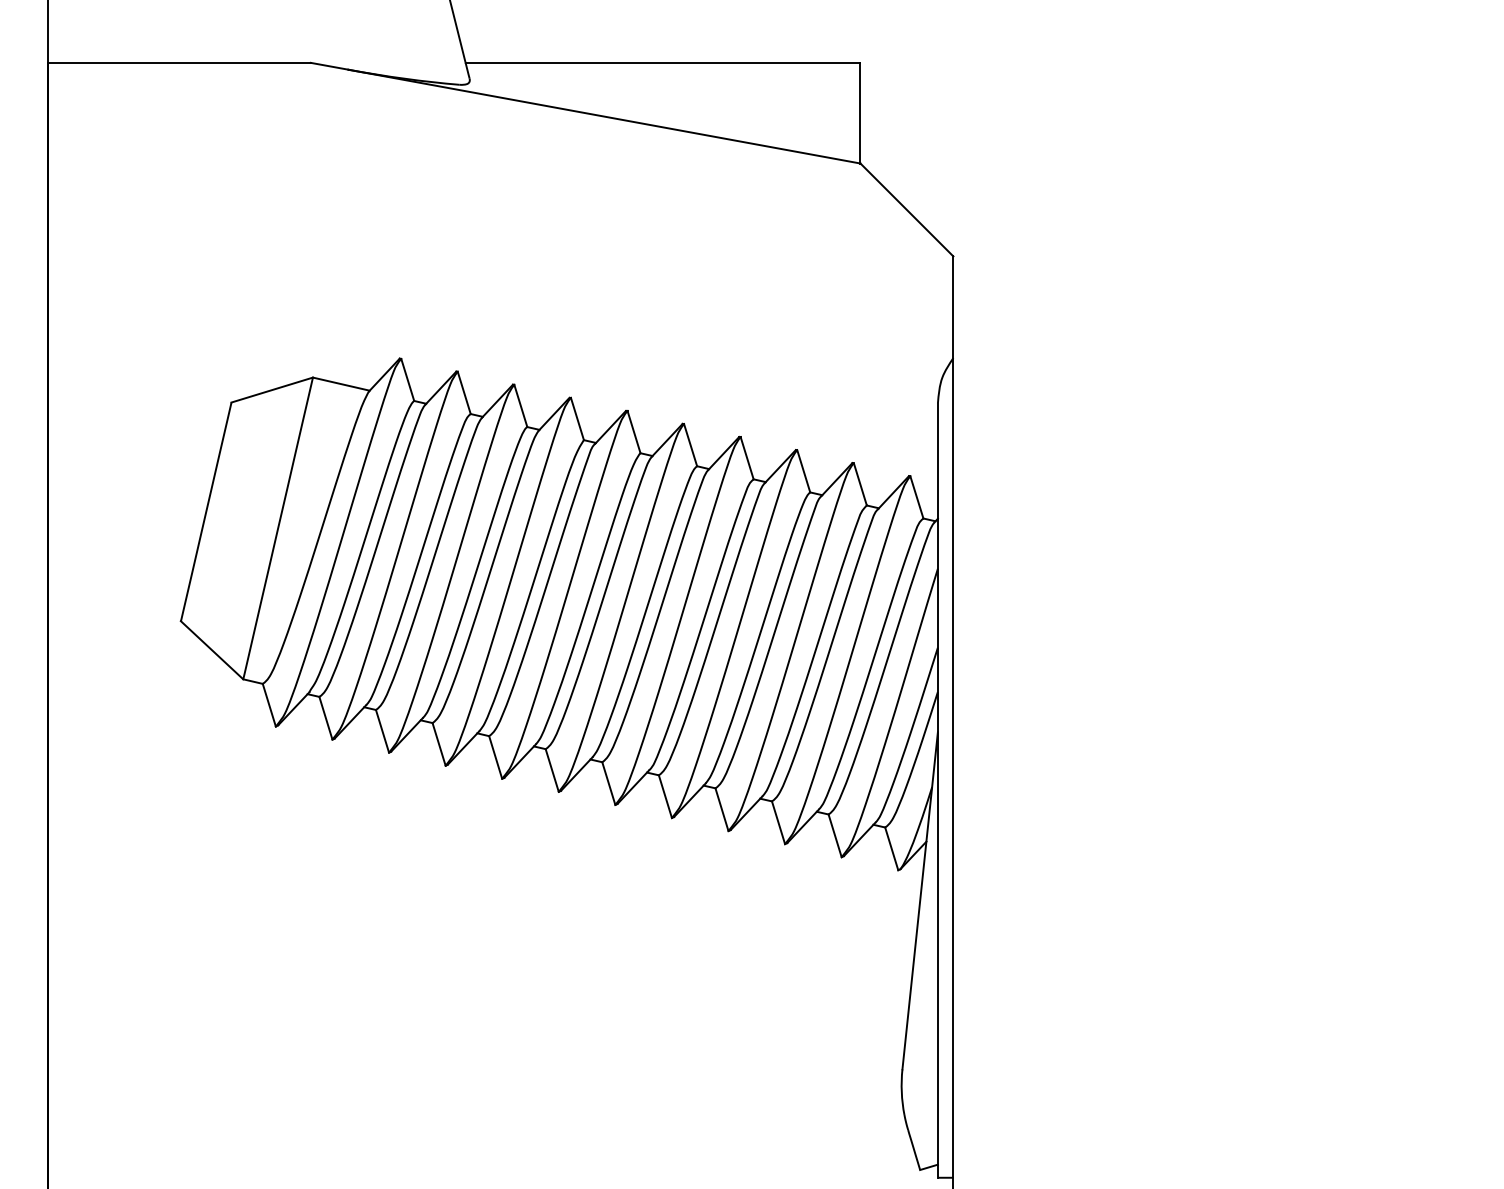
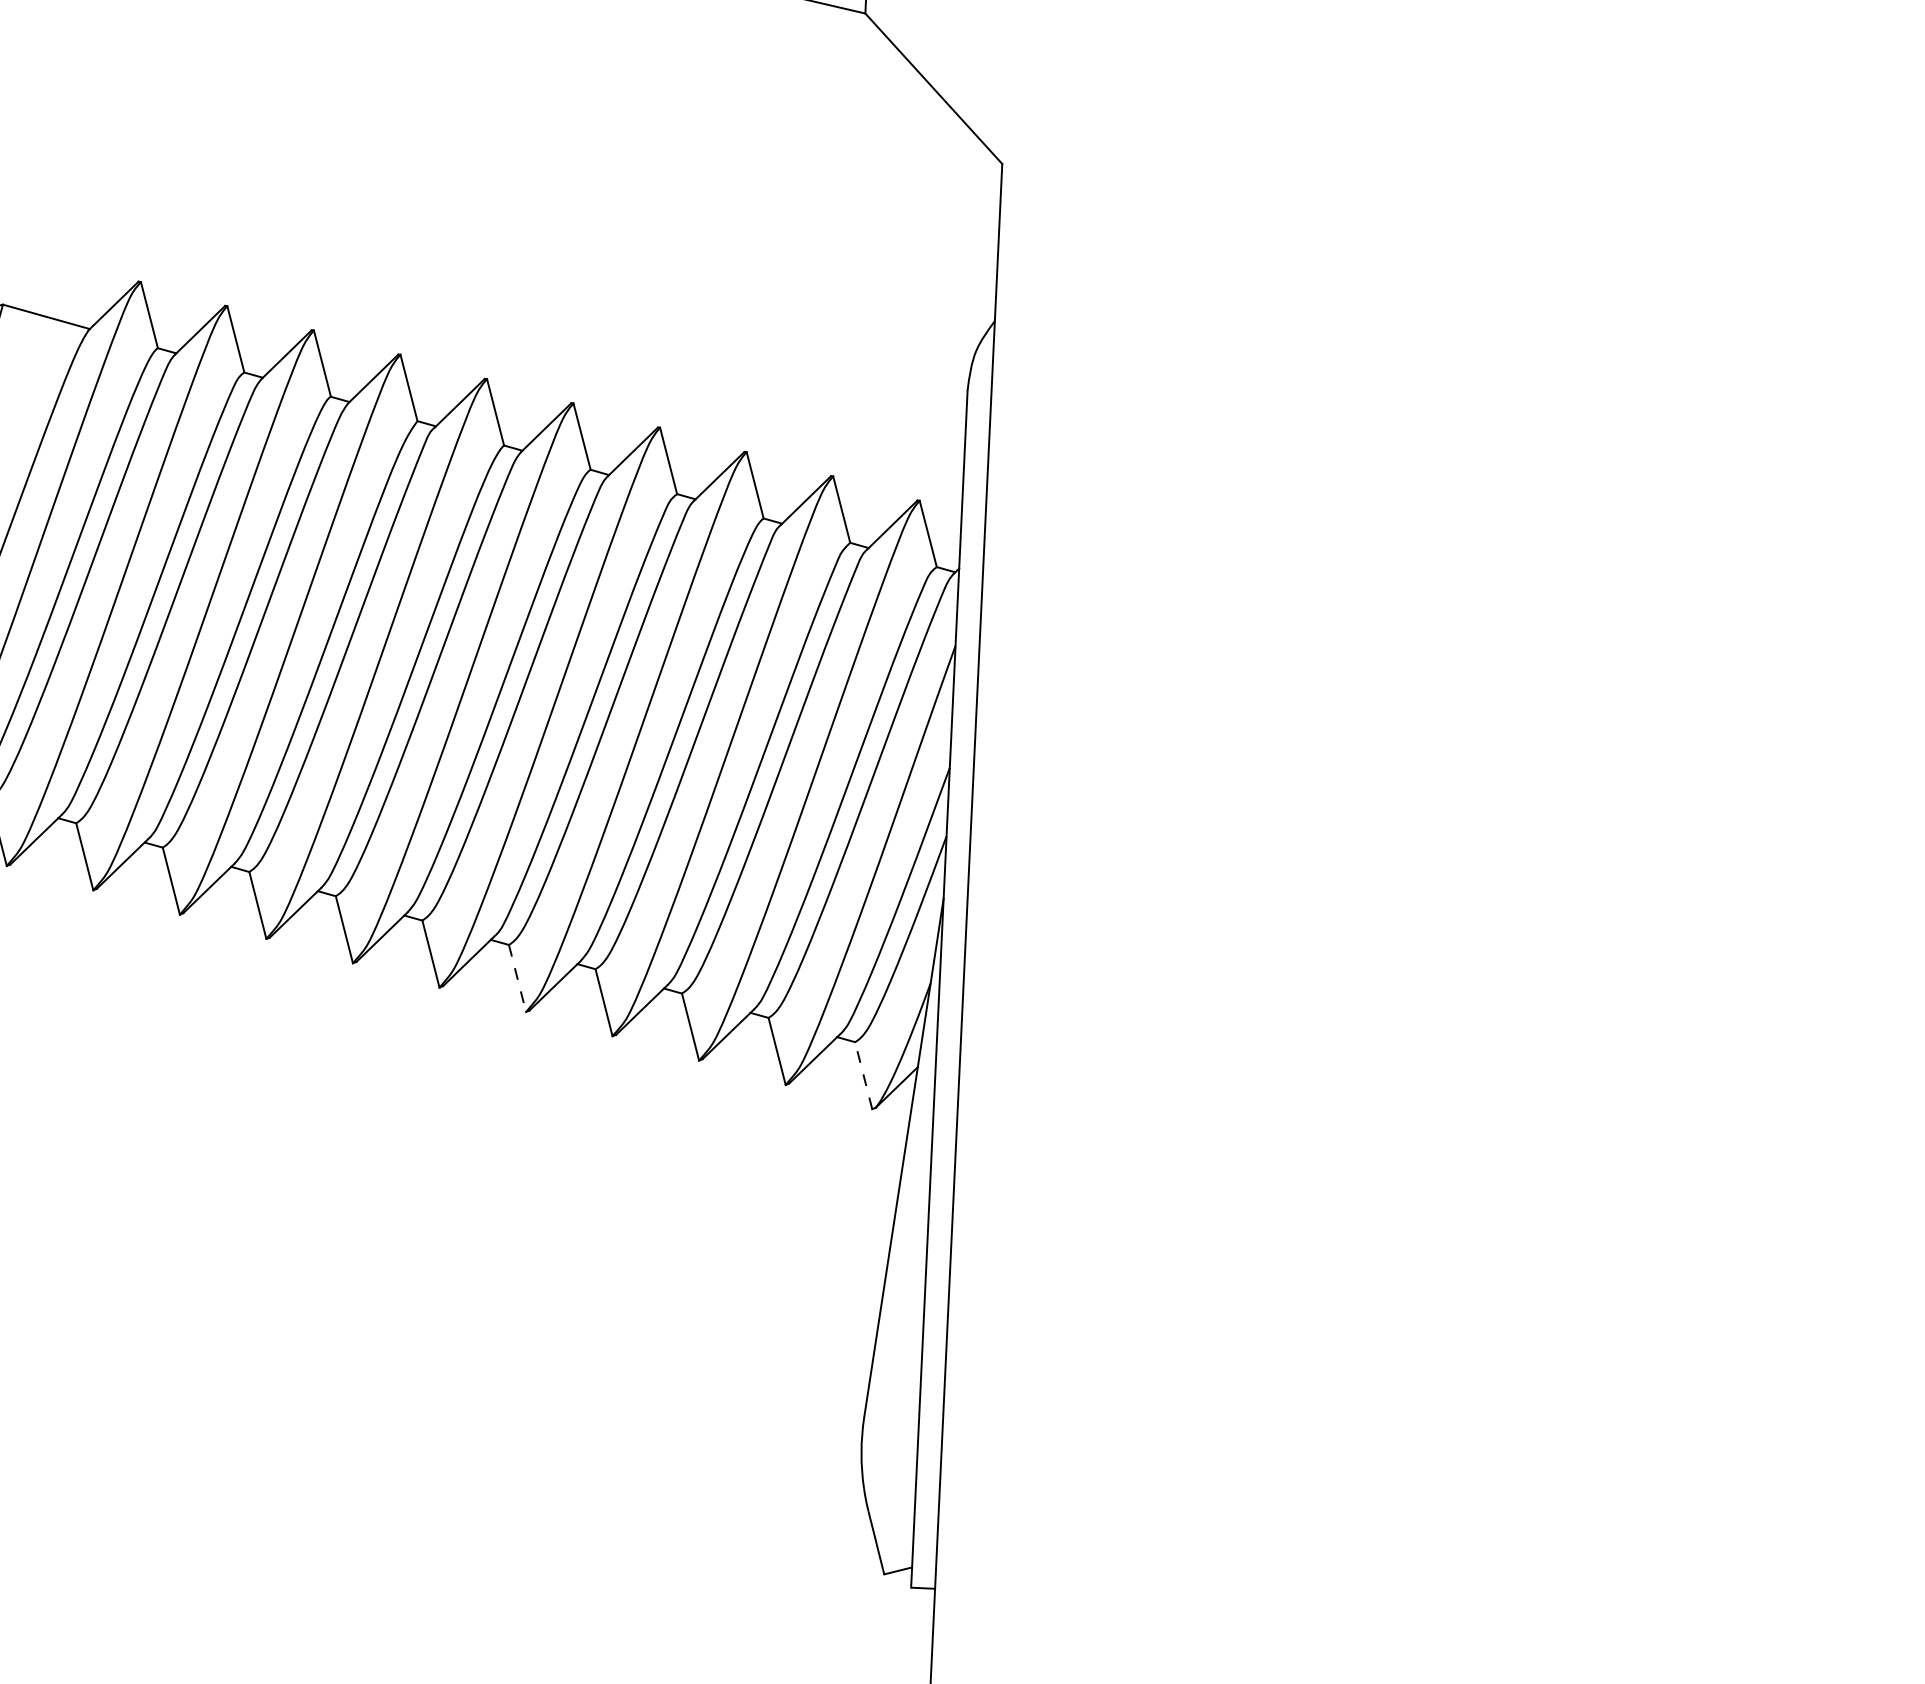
line: (665, 797) -> (517, 979), solid -> dashed
line: (891, 848) -> (863, 1075), solid -> dashed

